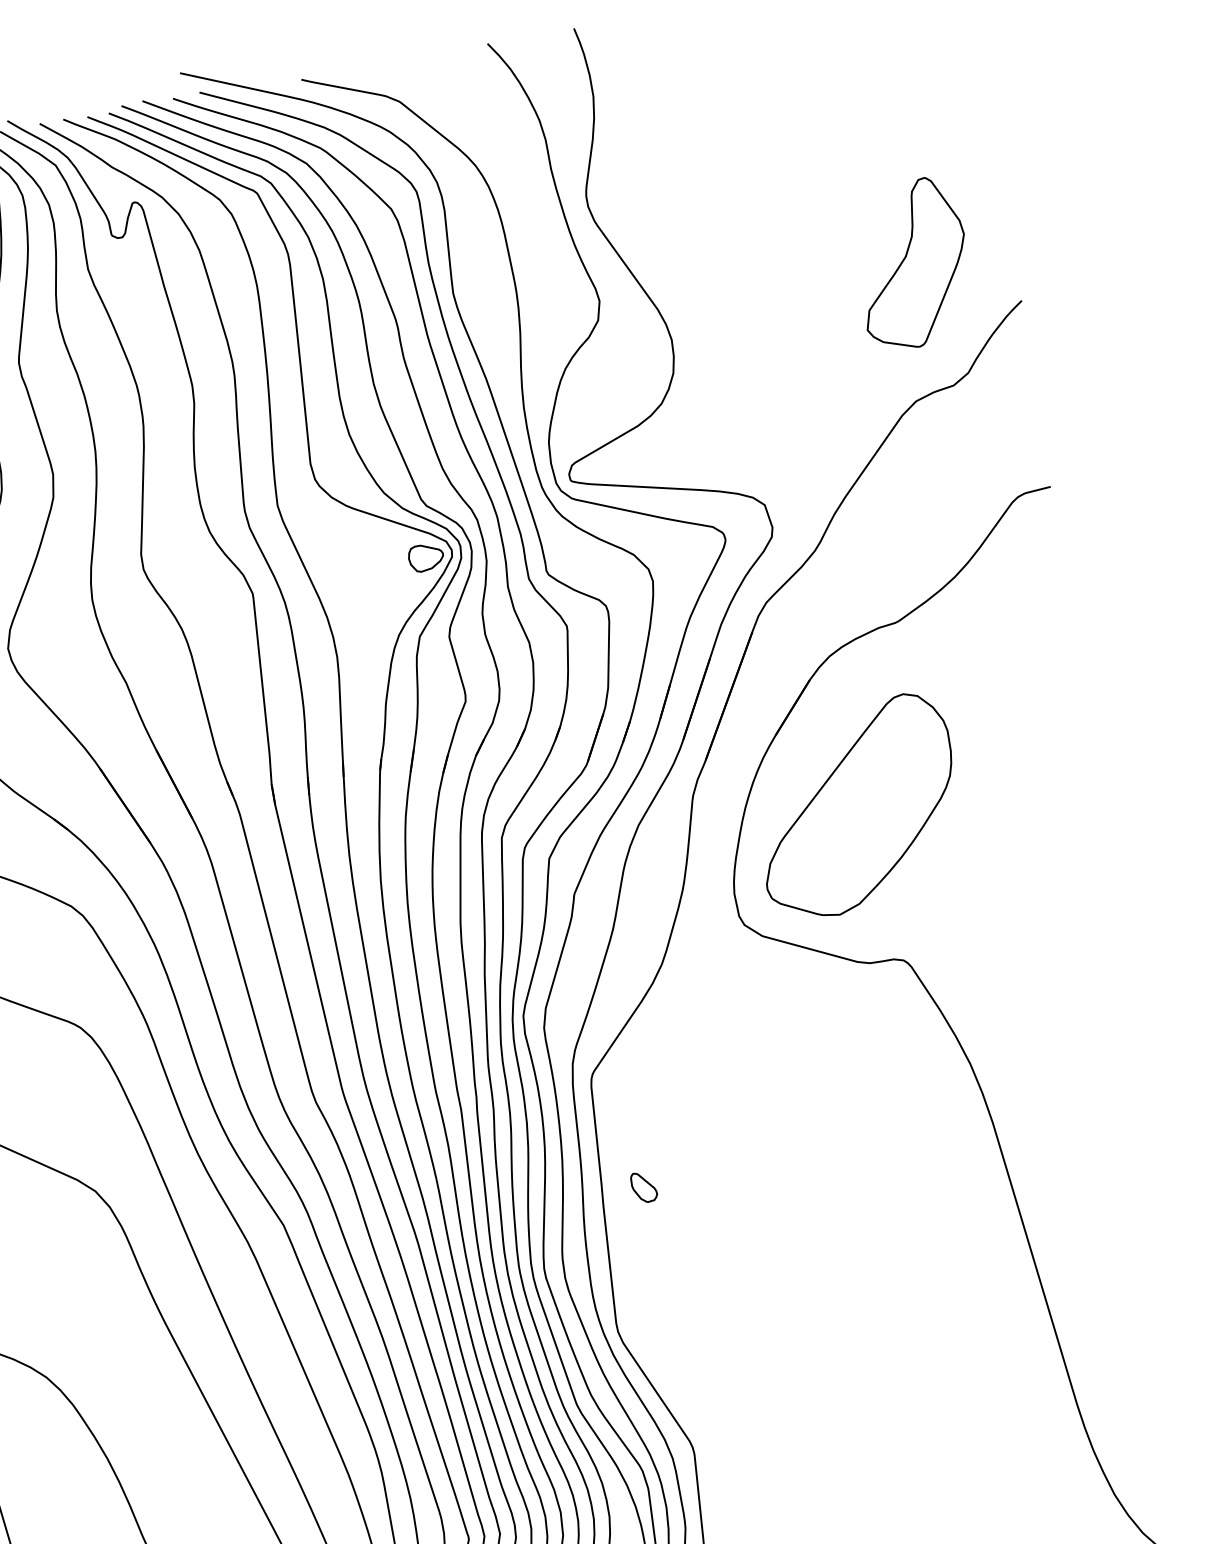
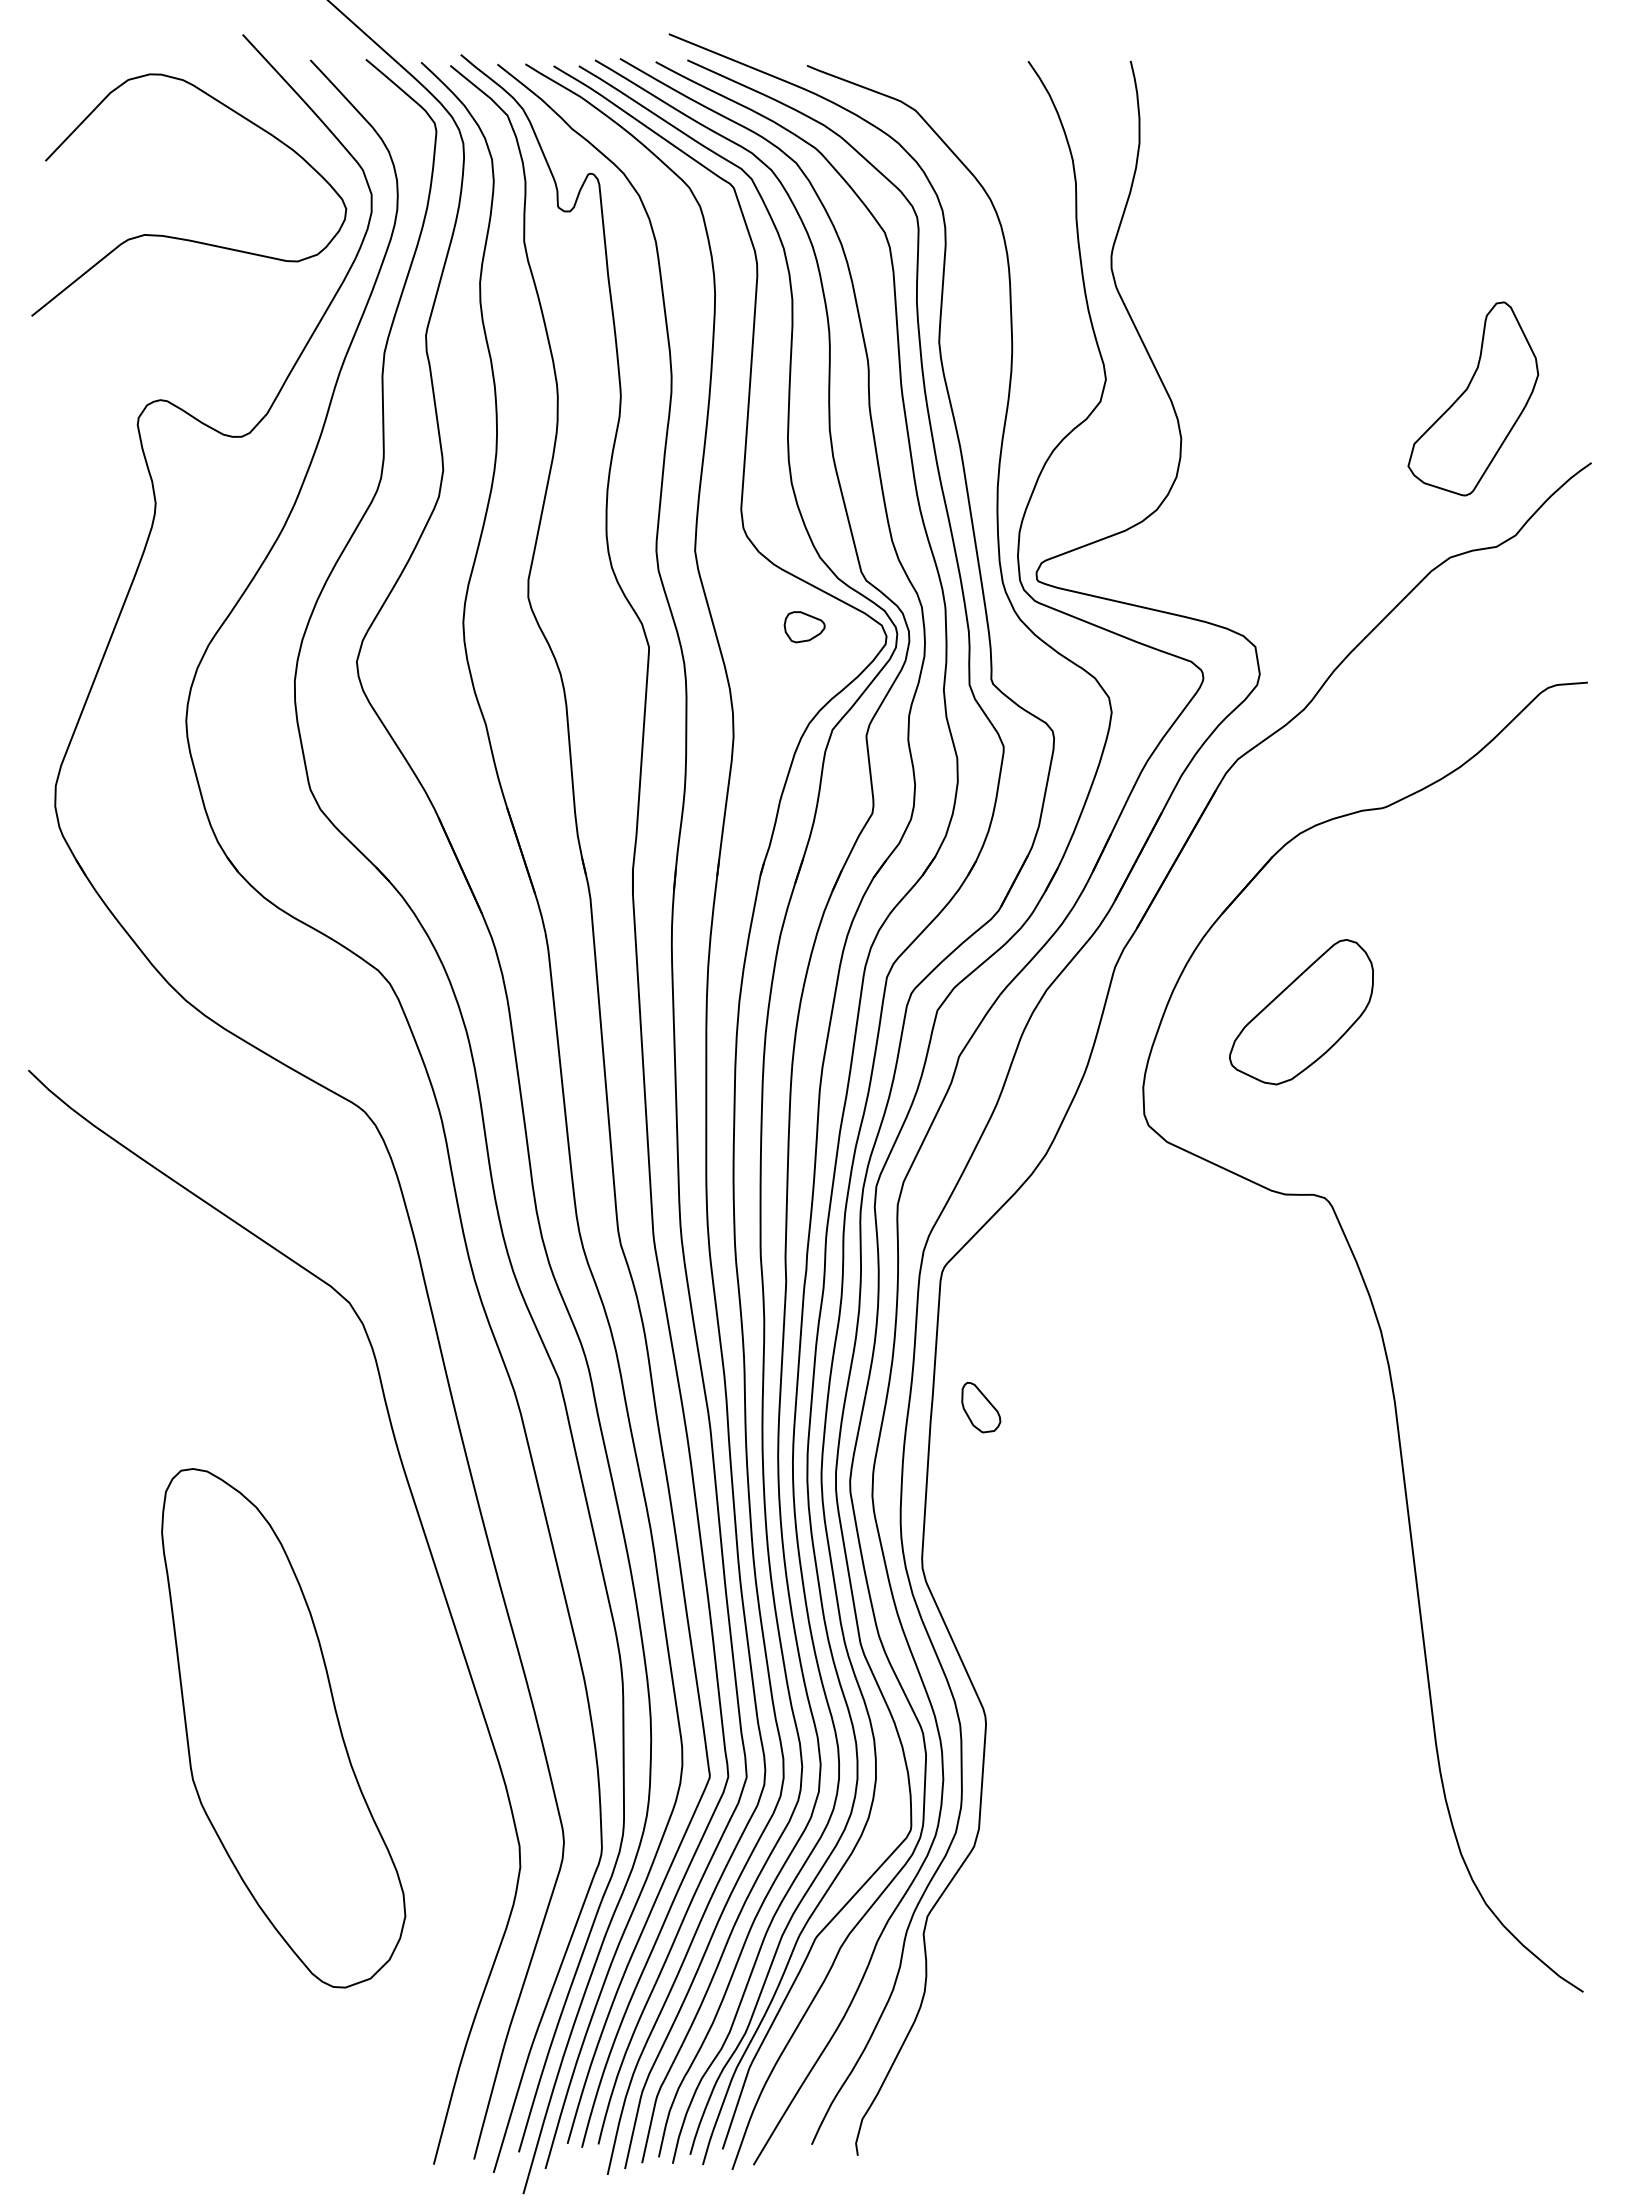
part: (426, 558) -> (804, 627), moved
part: (856, 806) -> (1301, 1011), size x0.6
part: (643, 1186) -> (980, 1406), size x1.4

